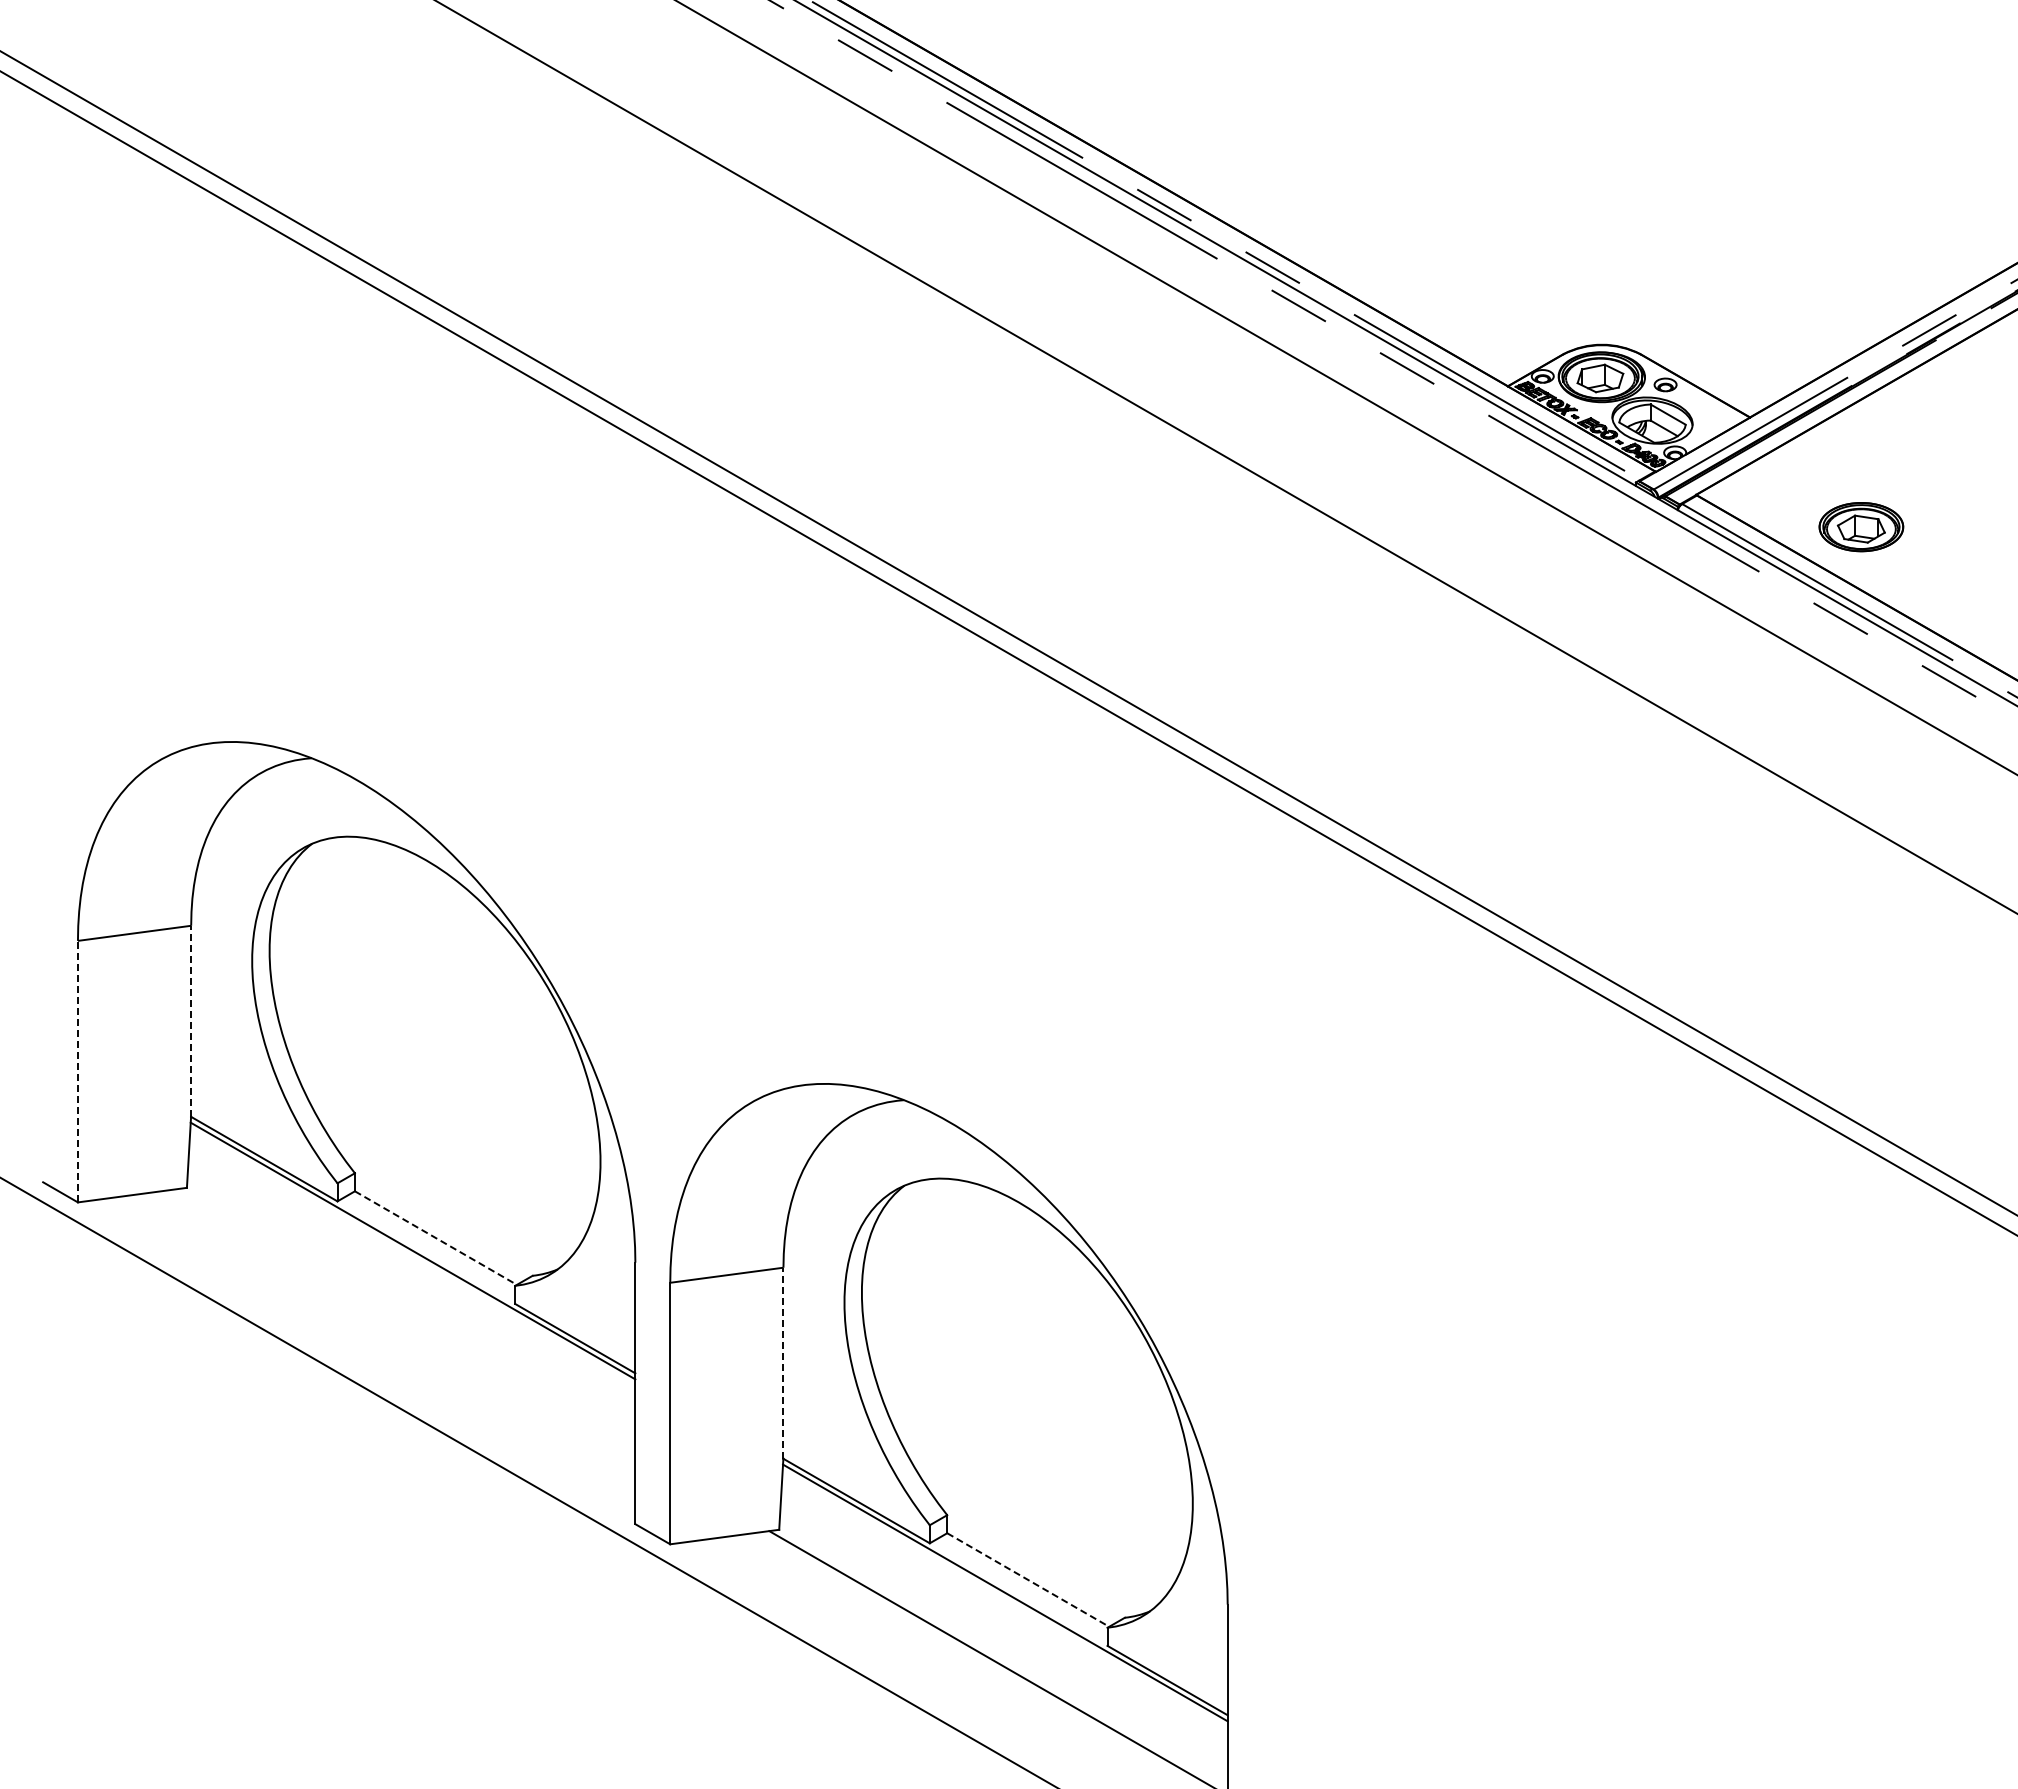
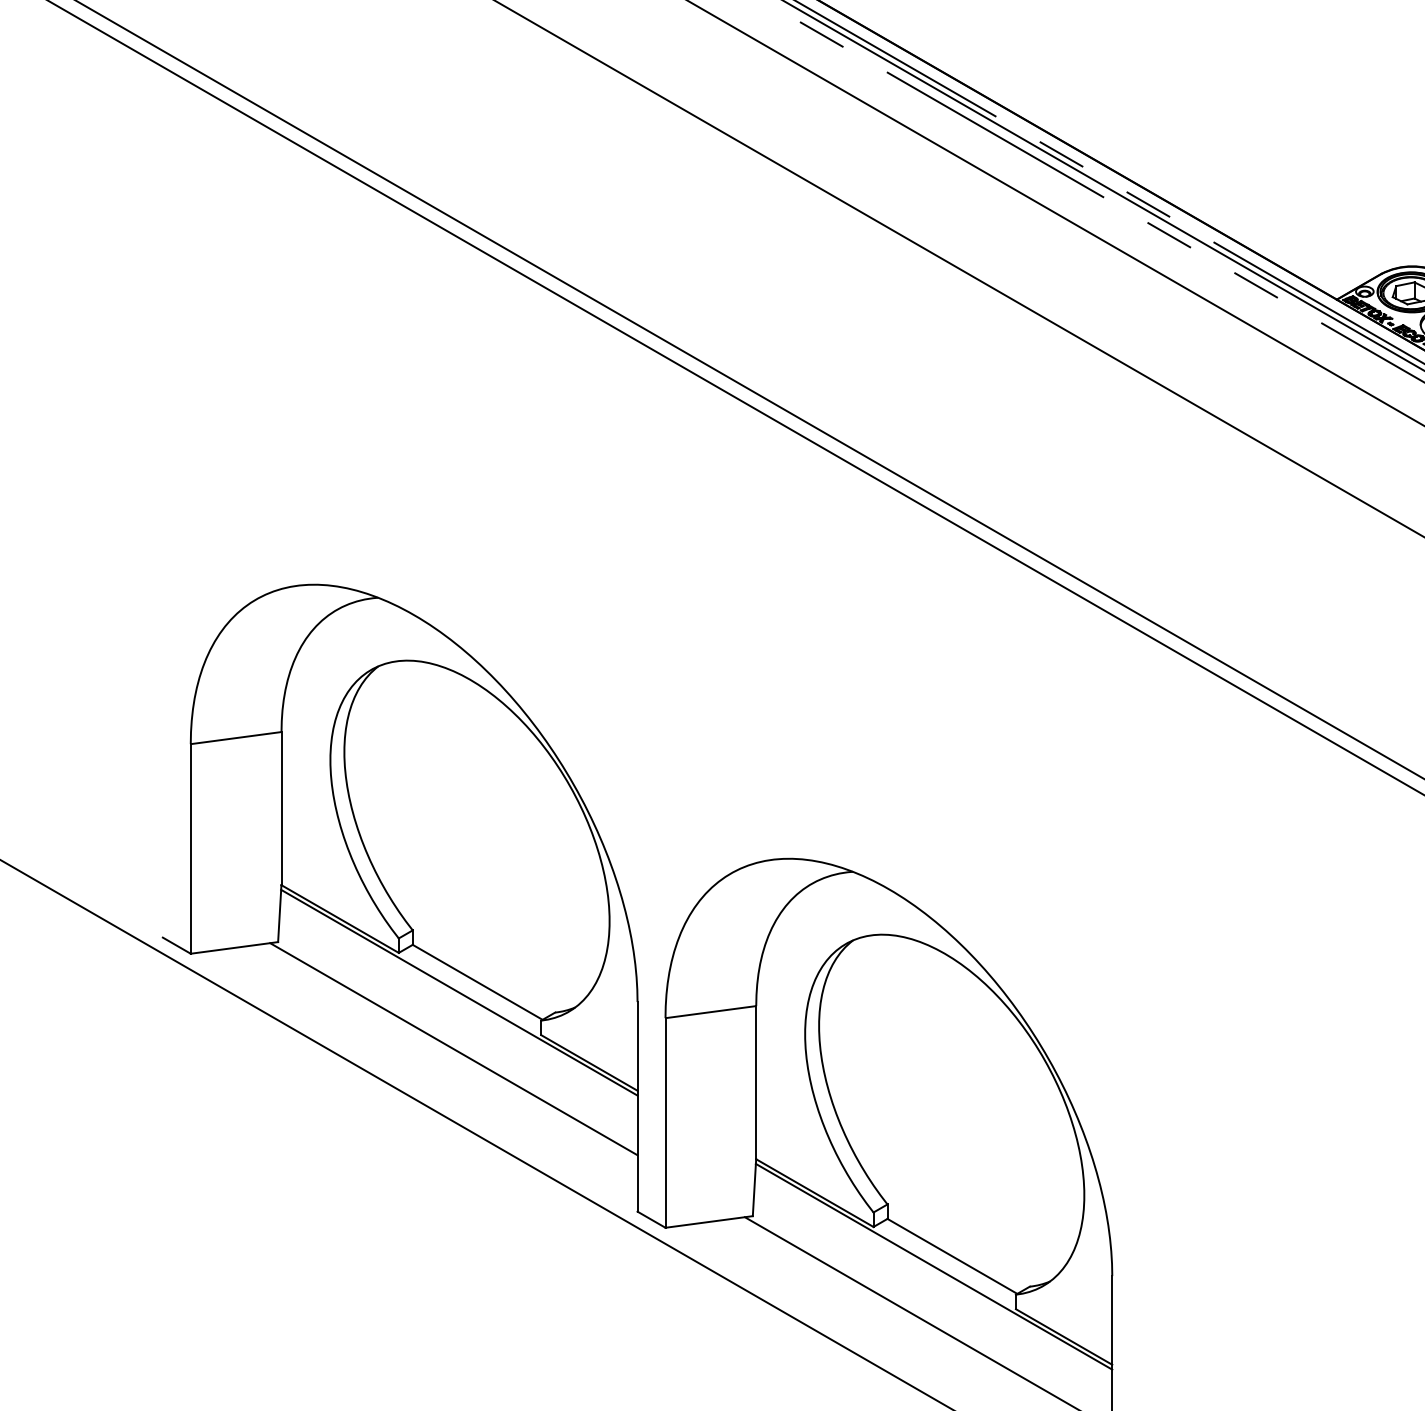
line: (191, 1021) -> (281, 808), dashed -> solid
line: (77, 1071) -> (190, 848), dashed -> solid
line: (435, 1238) -> (477, 982), dashed -> solid
line: (406, 1321) -> (454, 1049), added
line: (783, 1363) -> (756, 1082), dashed -> solid
line: (1028, 1580) -> (952, 1256), dashed -> solid

